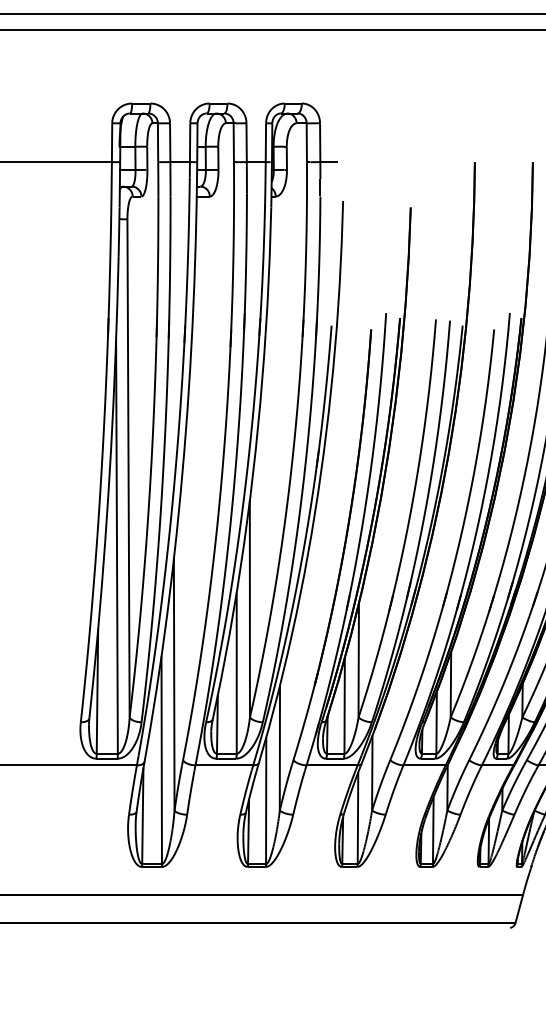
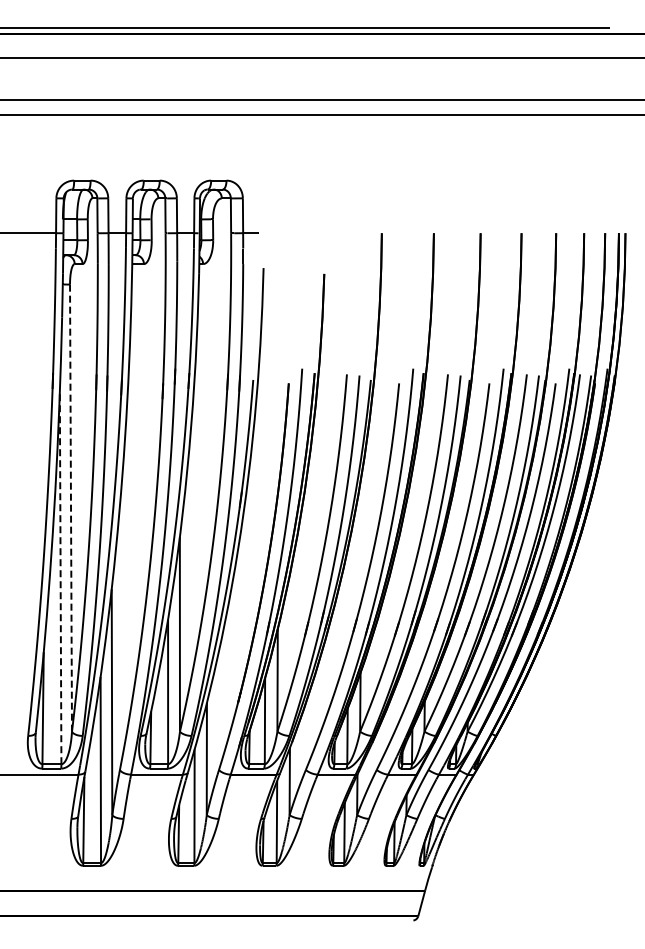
line: (129, 468) -> (71, 508), solid -> dashed
line: (116, 546) -> (60, 578), solid -> dashed

